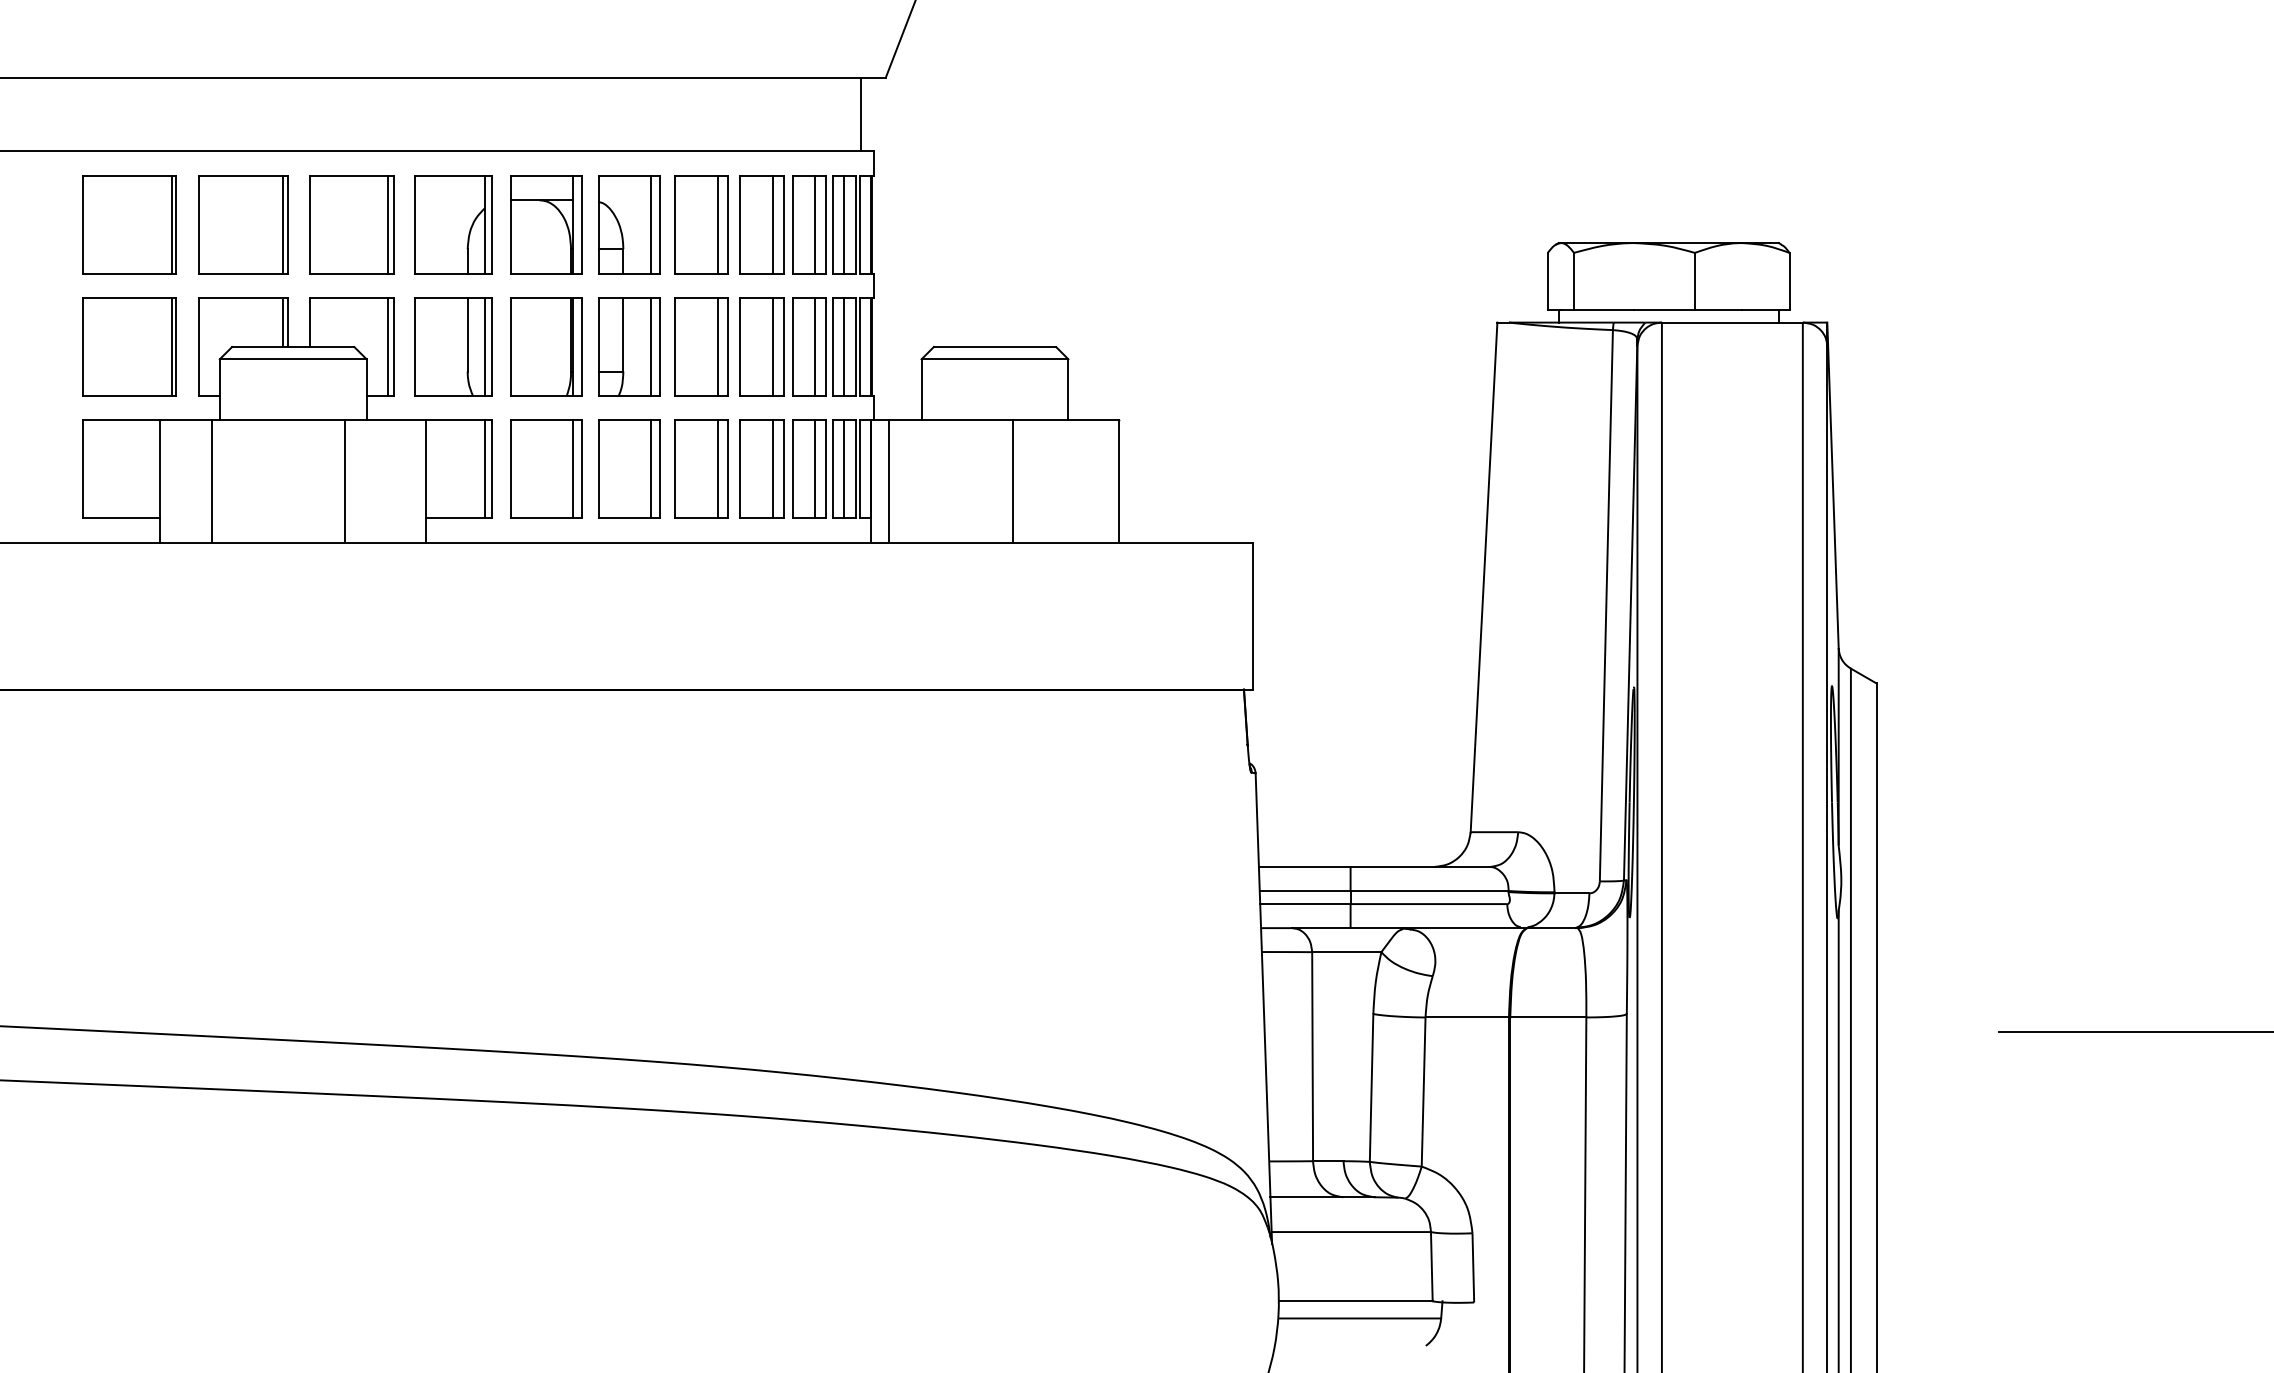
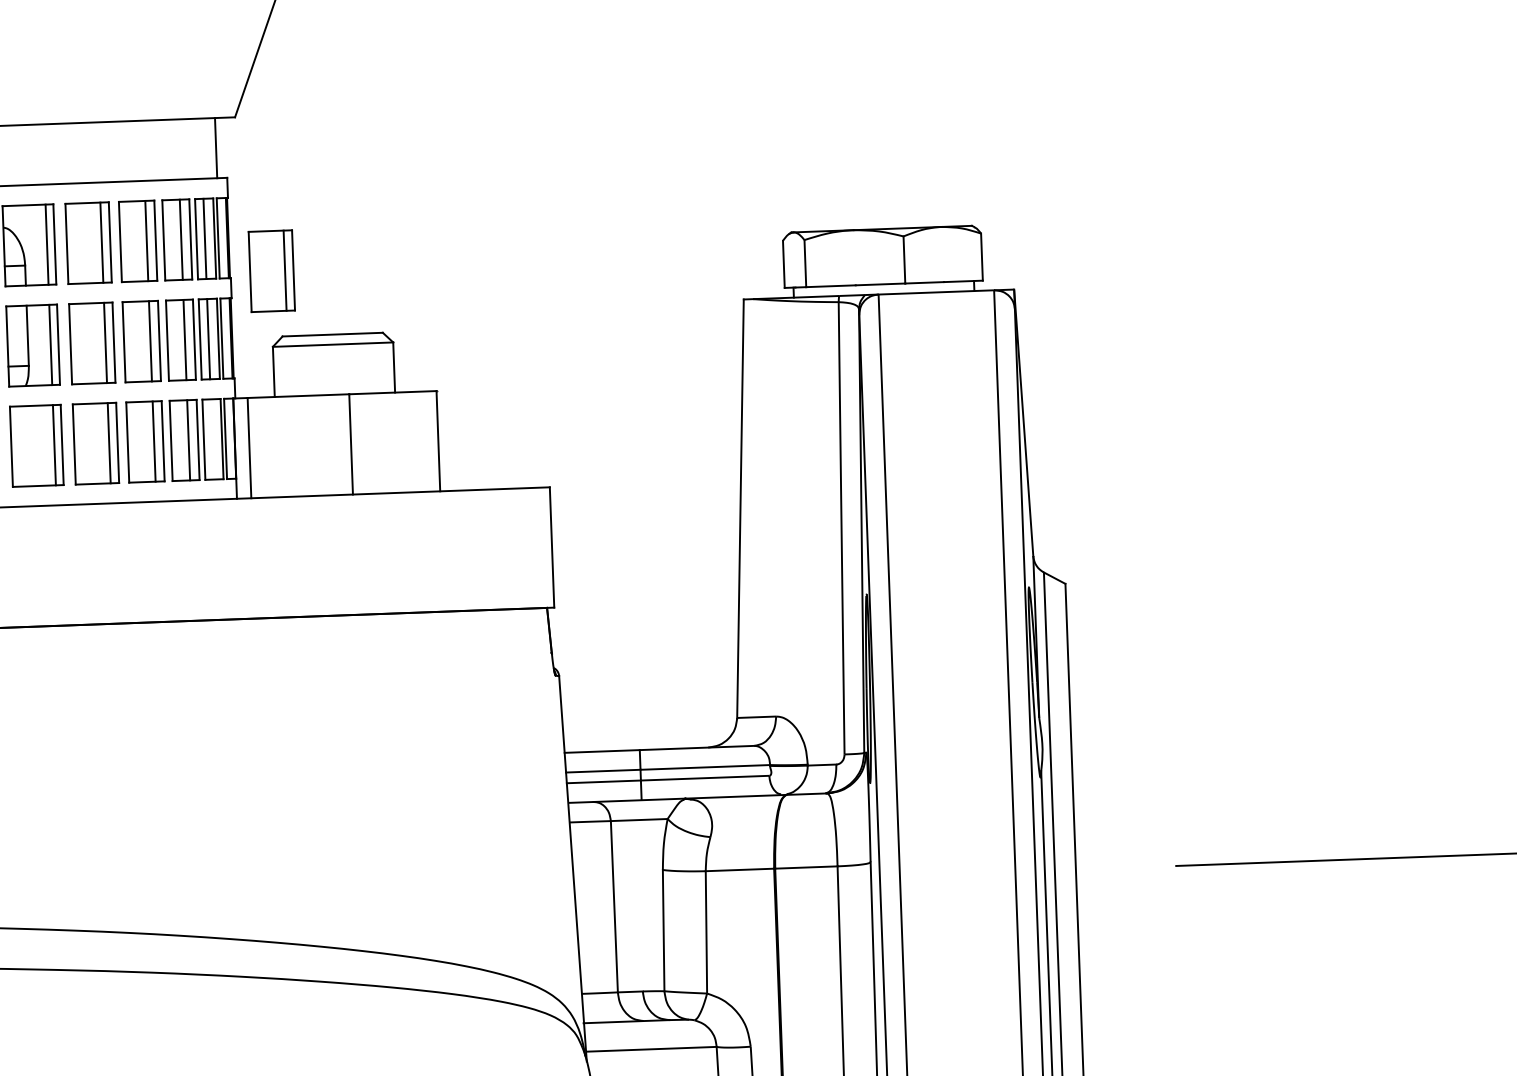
part: (923, 266) -> (271, 270), added
line: (843, 469) -> (212, 439), removed

